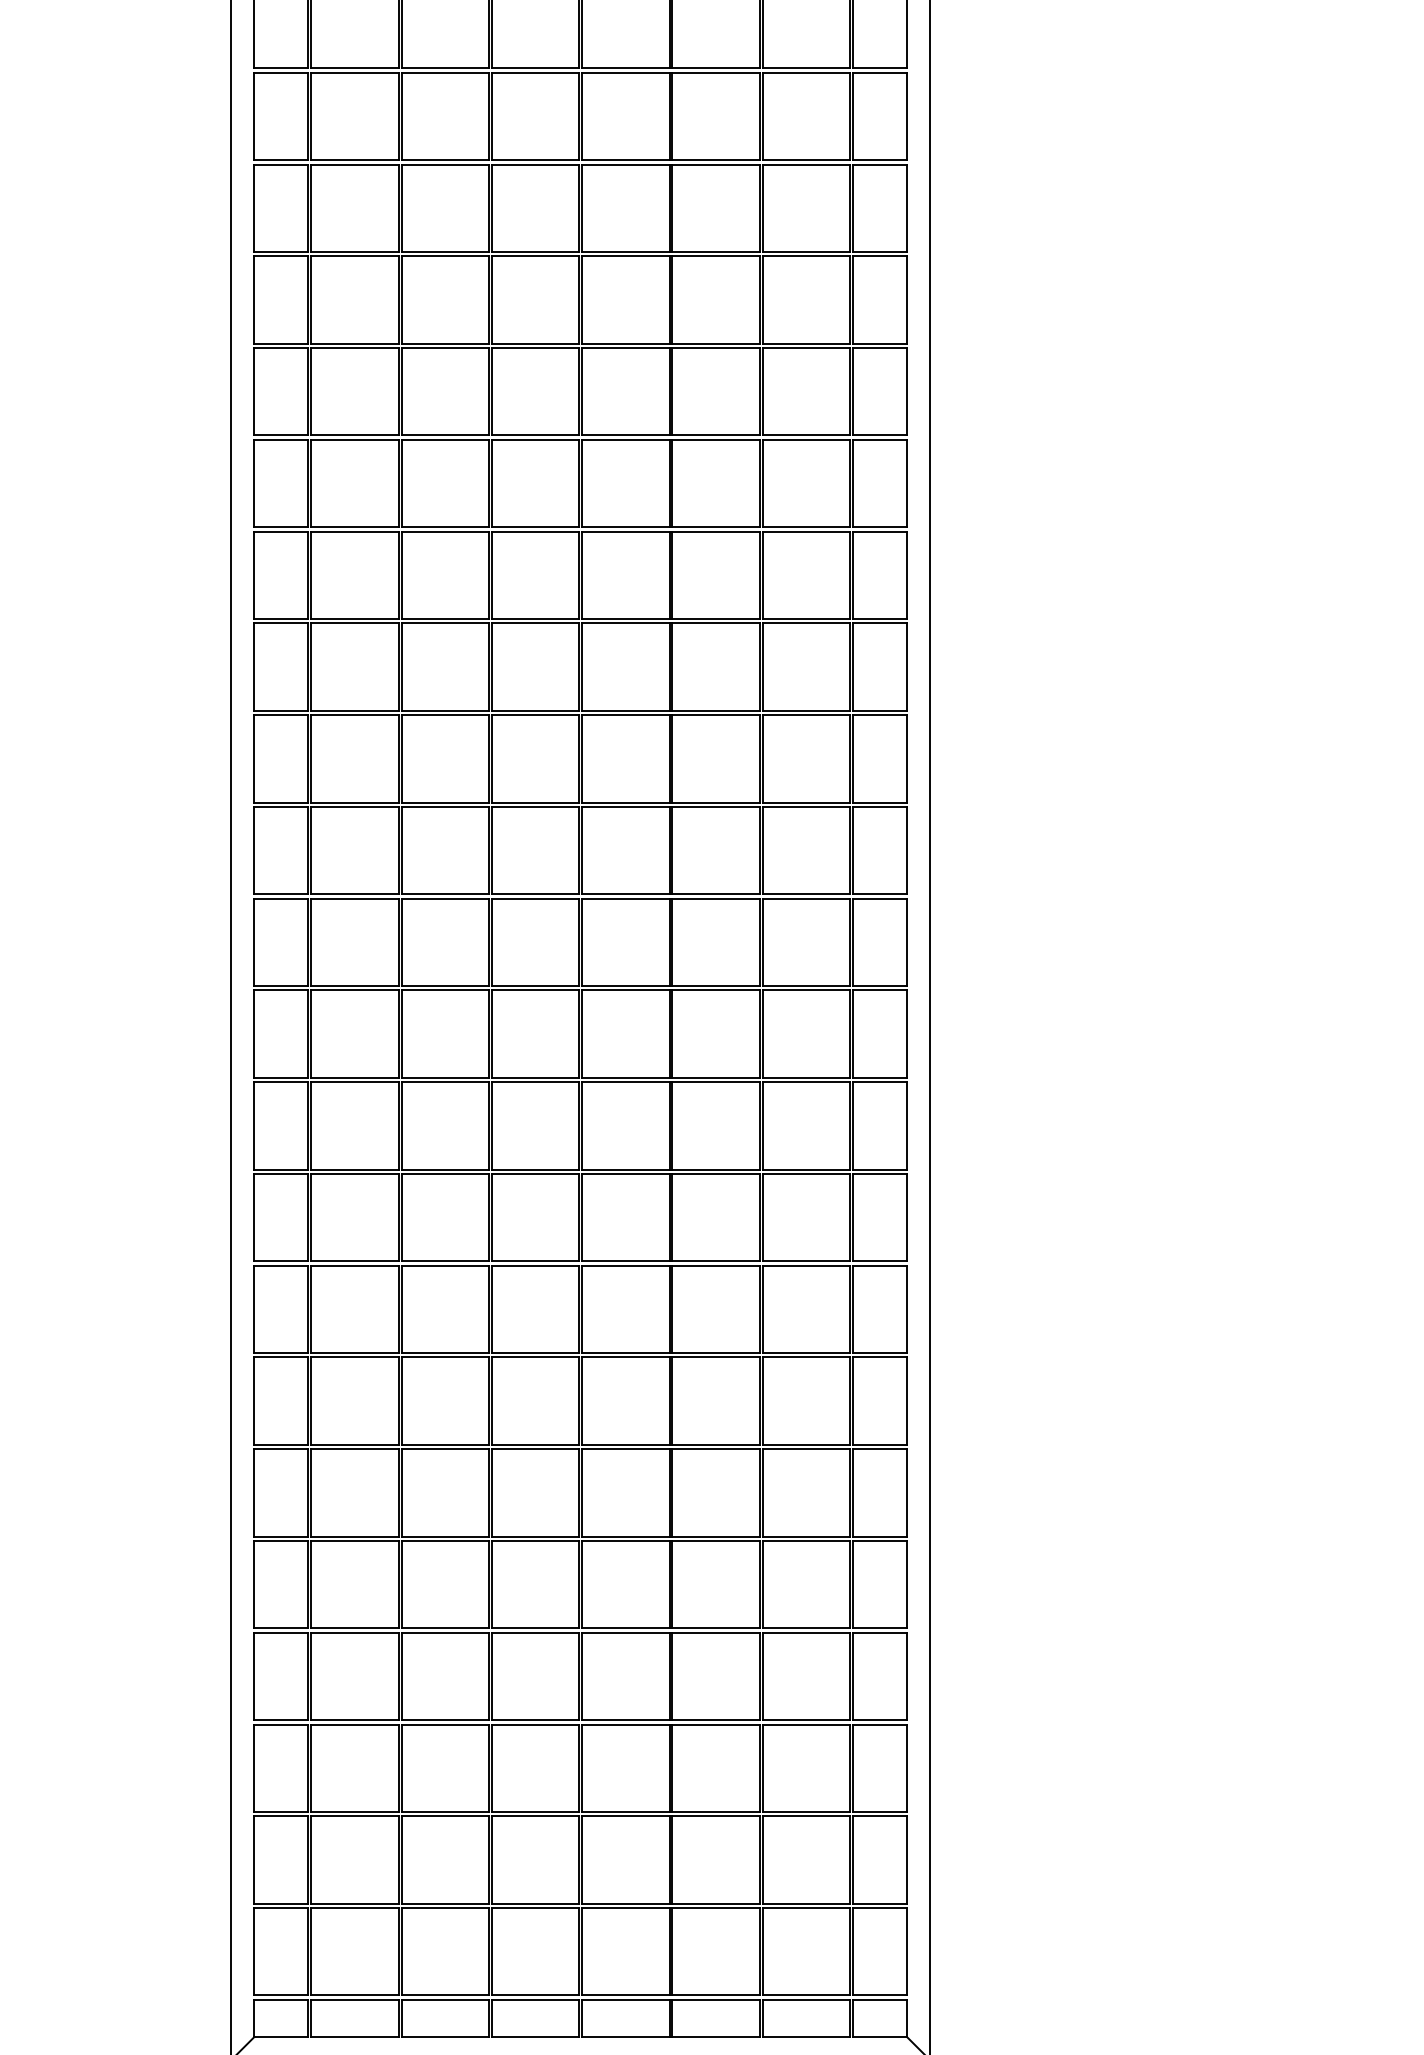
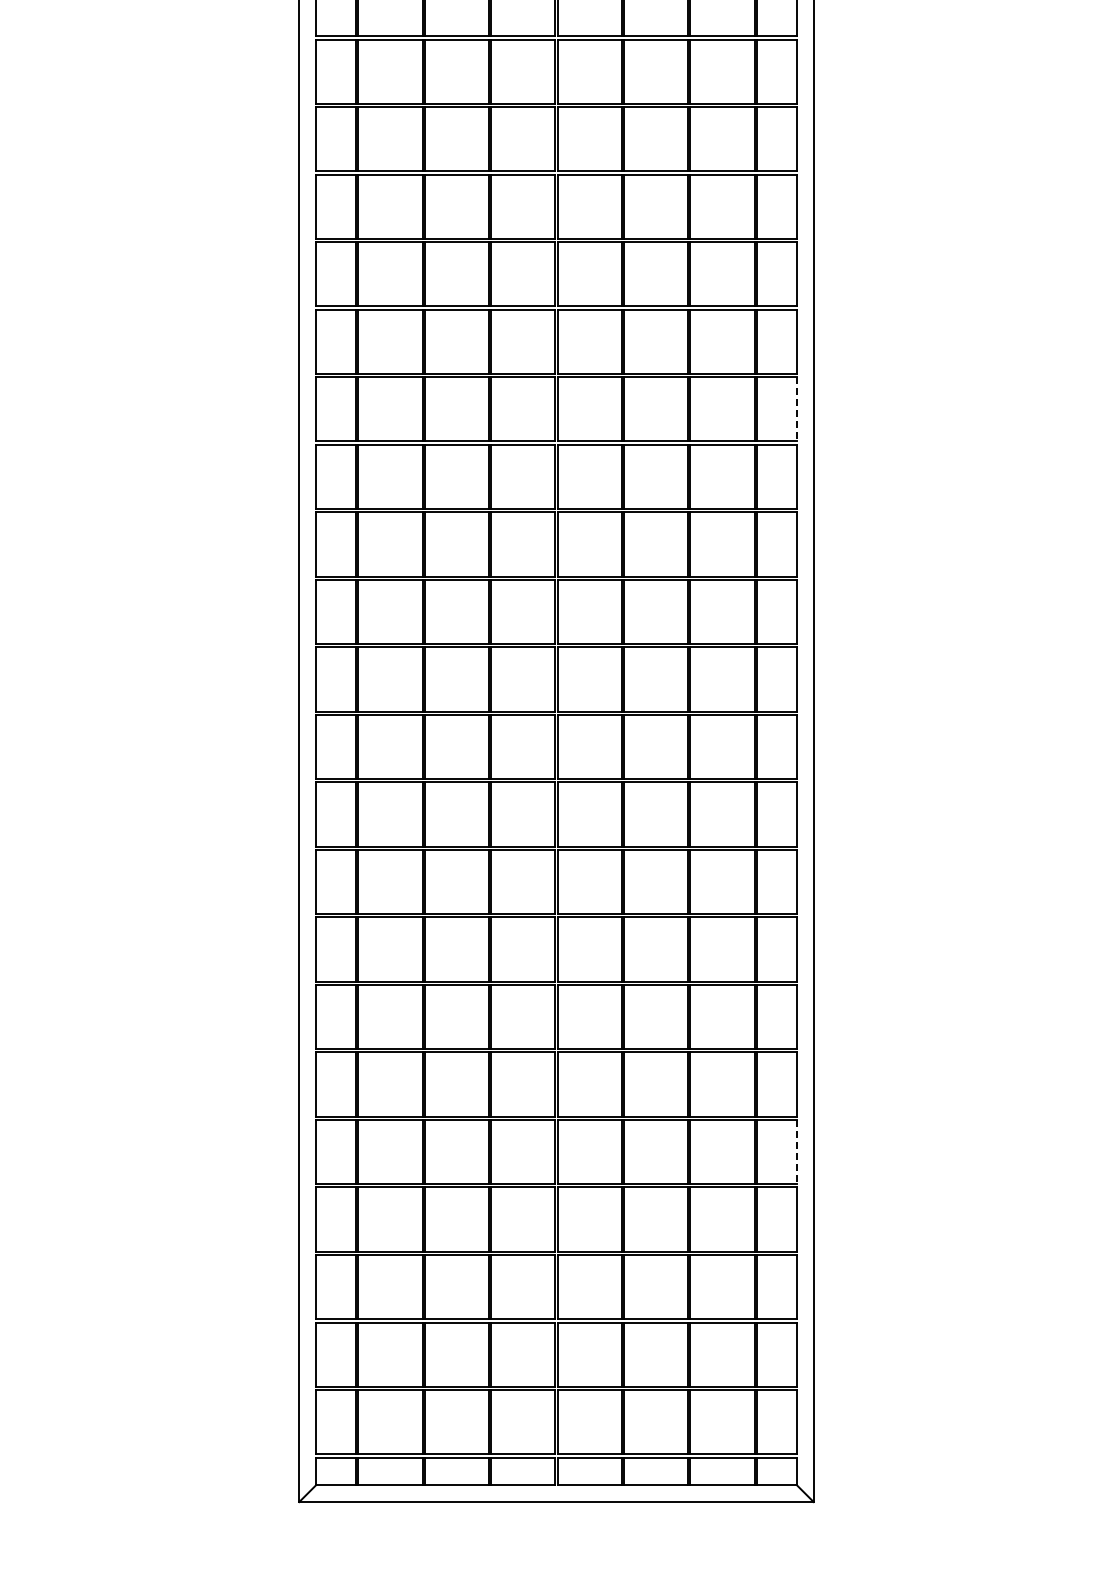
line: (906, 575) -> (796, 409), solid -> dashed
line: (906, 1585) -> (796, 1152), solid -> dashed

